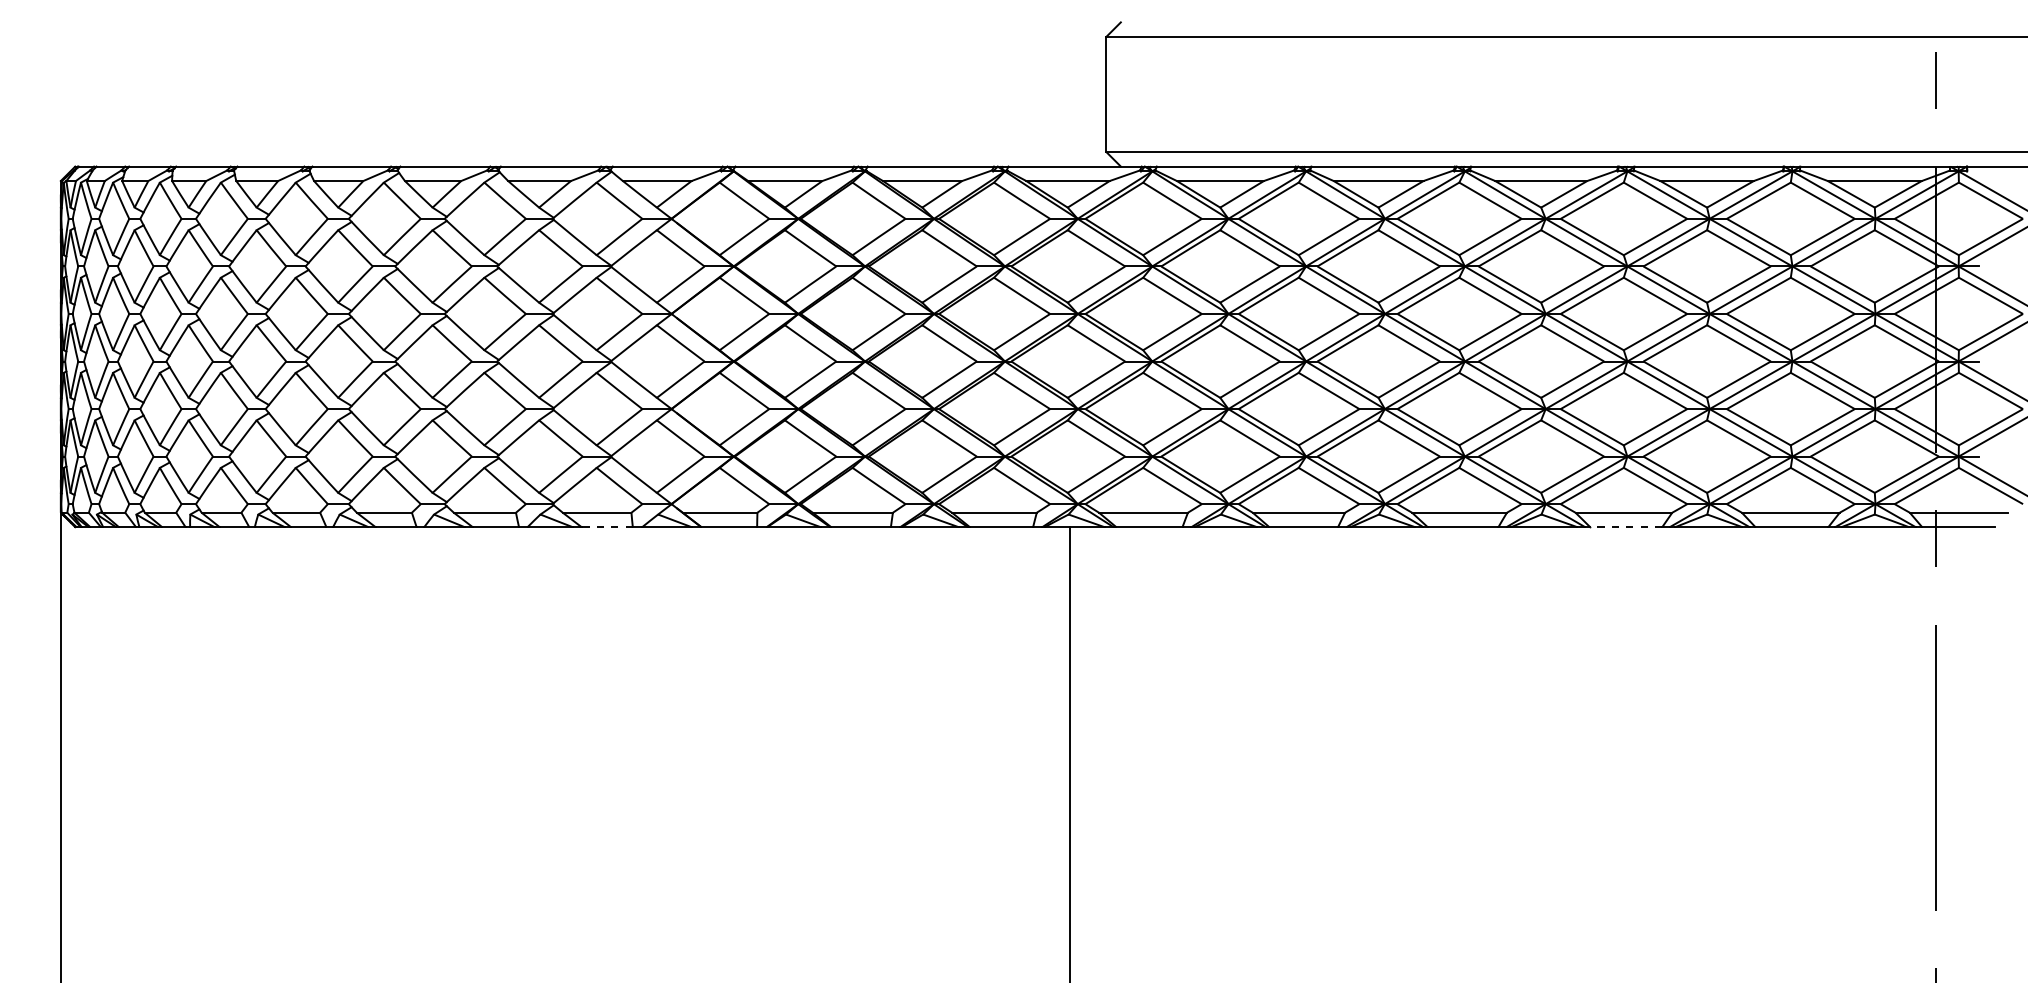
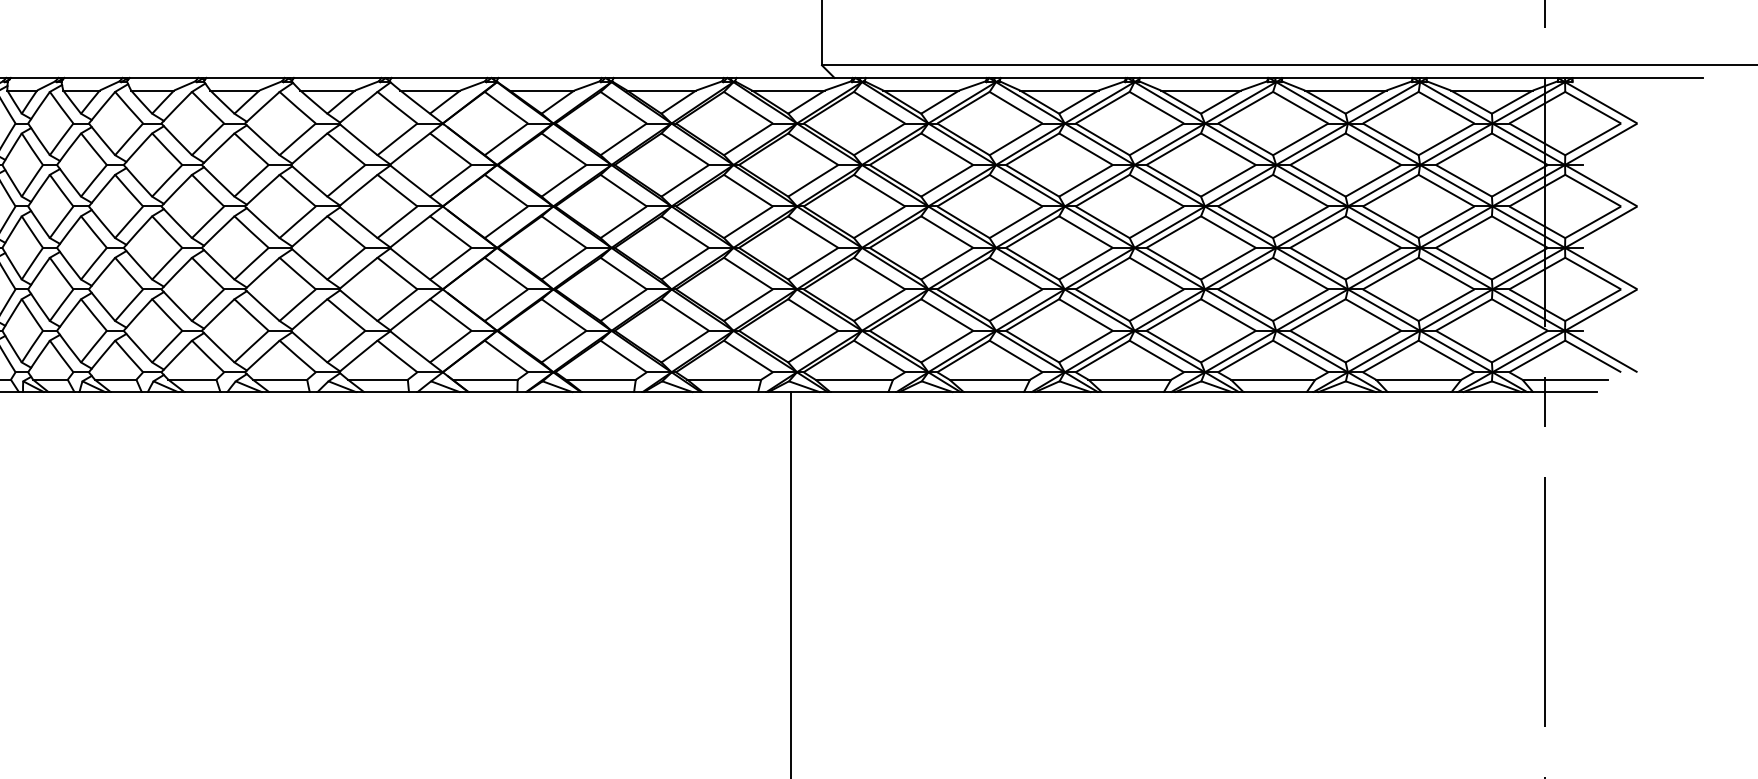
line: (607, 527) -> (386, 392), dashed -> solid
line: (1625, 527) -> (1274, 392), dashed -> solid

